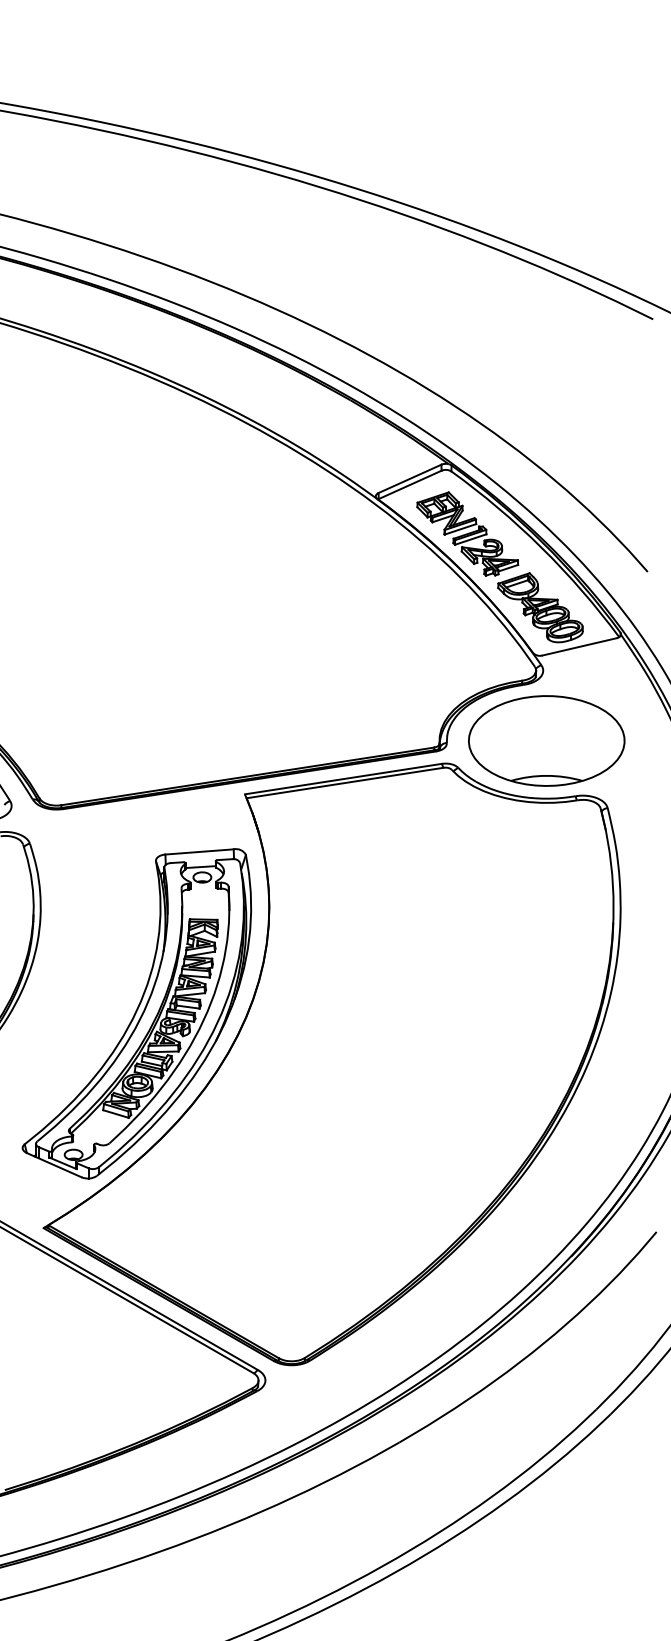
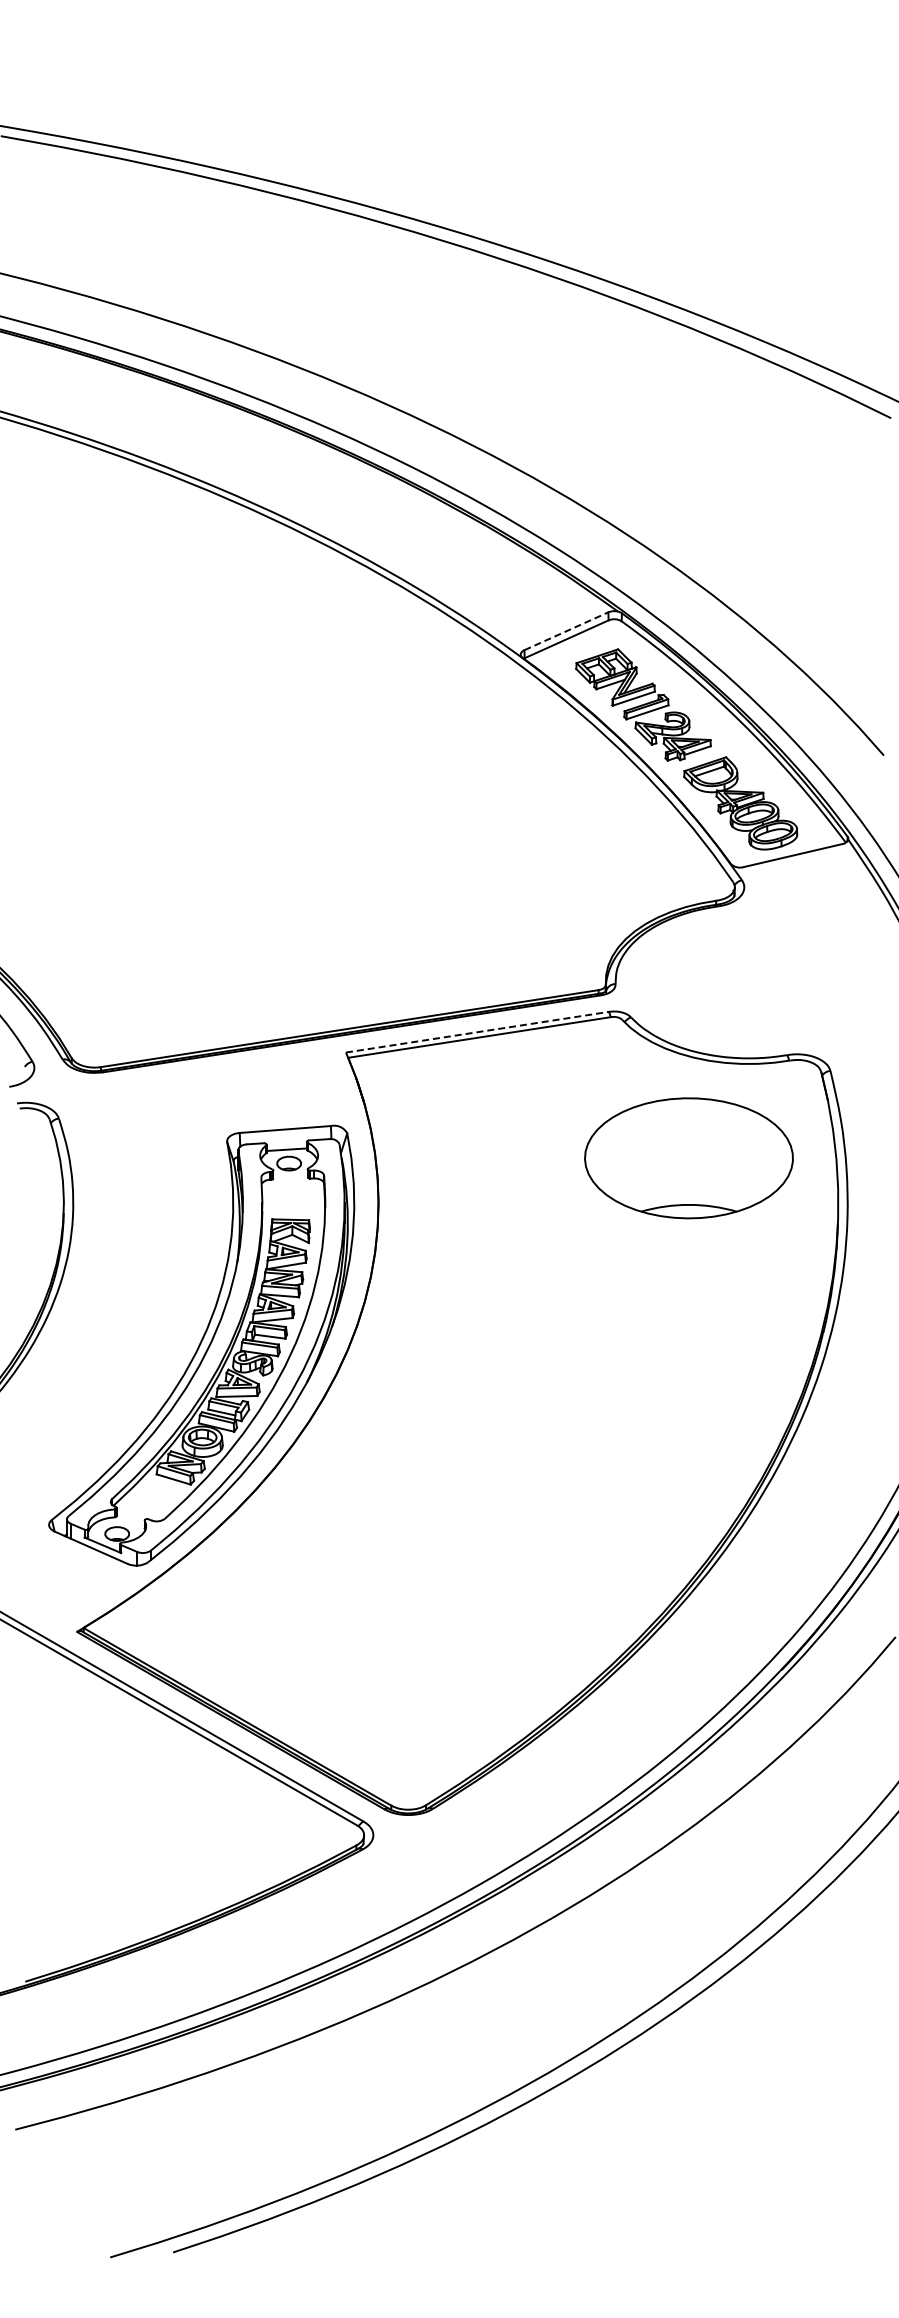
line: (410, 479) -> (566, 631), solid -> dashed
part: (546, 741) -> (688, 1158), moved
line: (344, 779) -> (478, 1032), solid -> dashed

